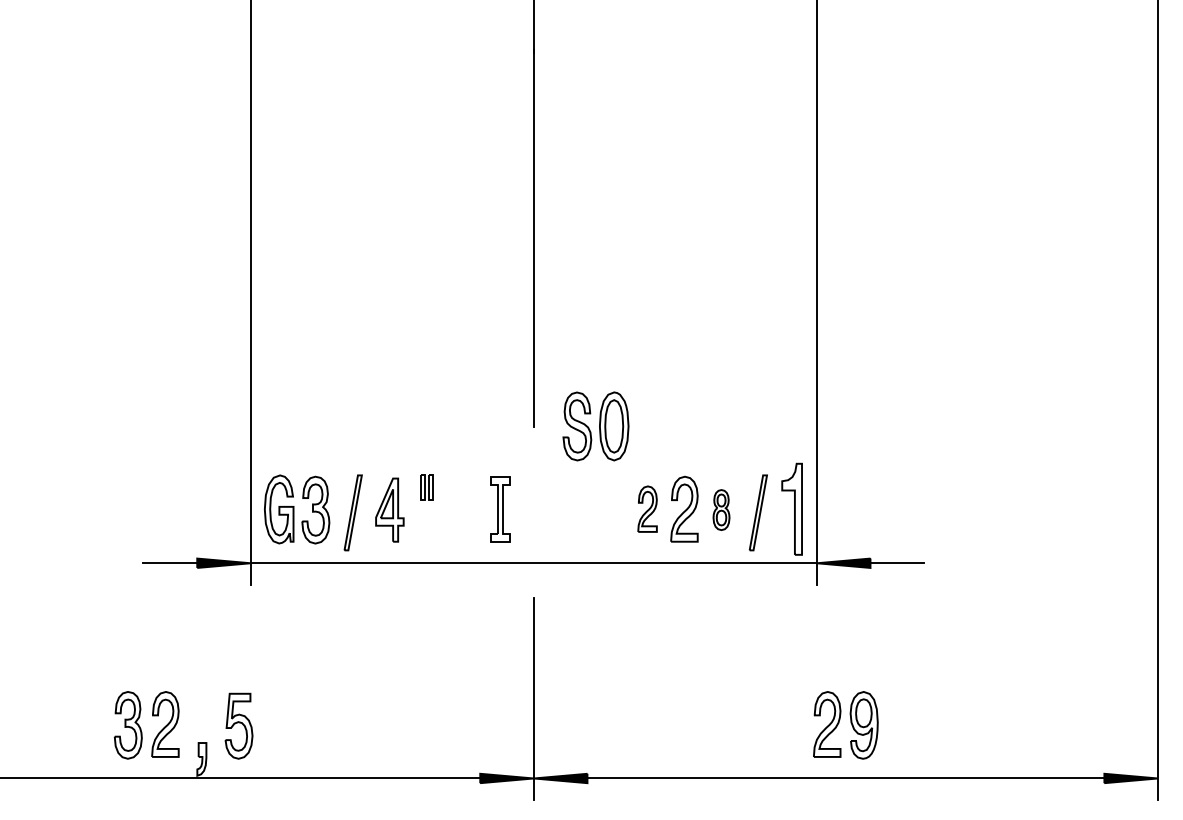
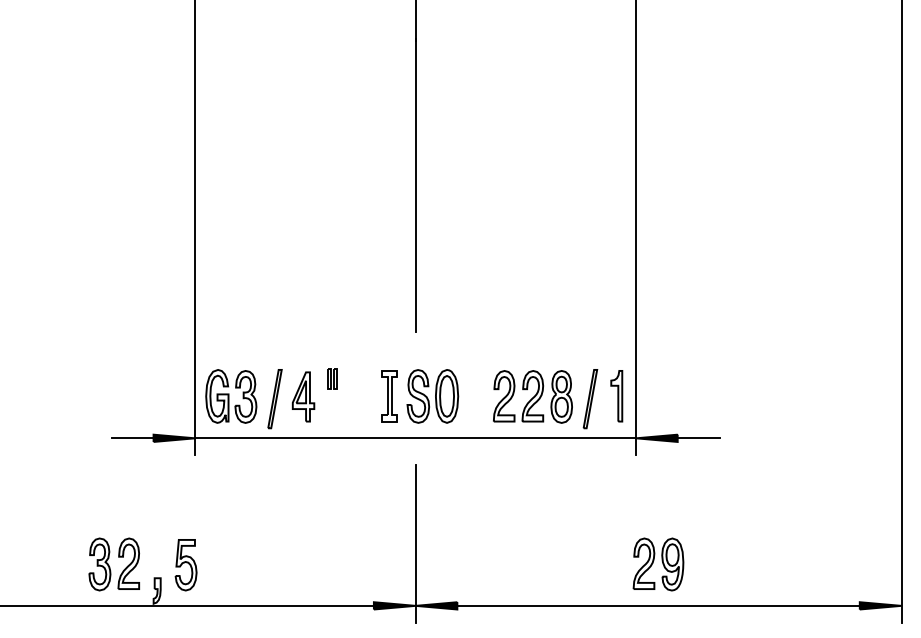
part: (595, 426) -> (432, 396), moved
part: (647, 508) -> (504, 395), size x1.43
part: (792, 508) -> (616, 395), size x0.71
part: (721, 509) -> (561, 396), size x1.67

